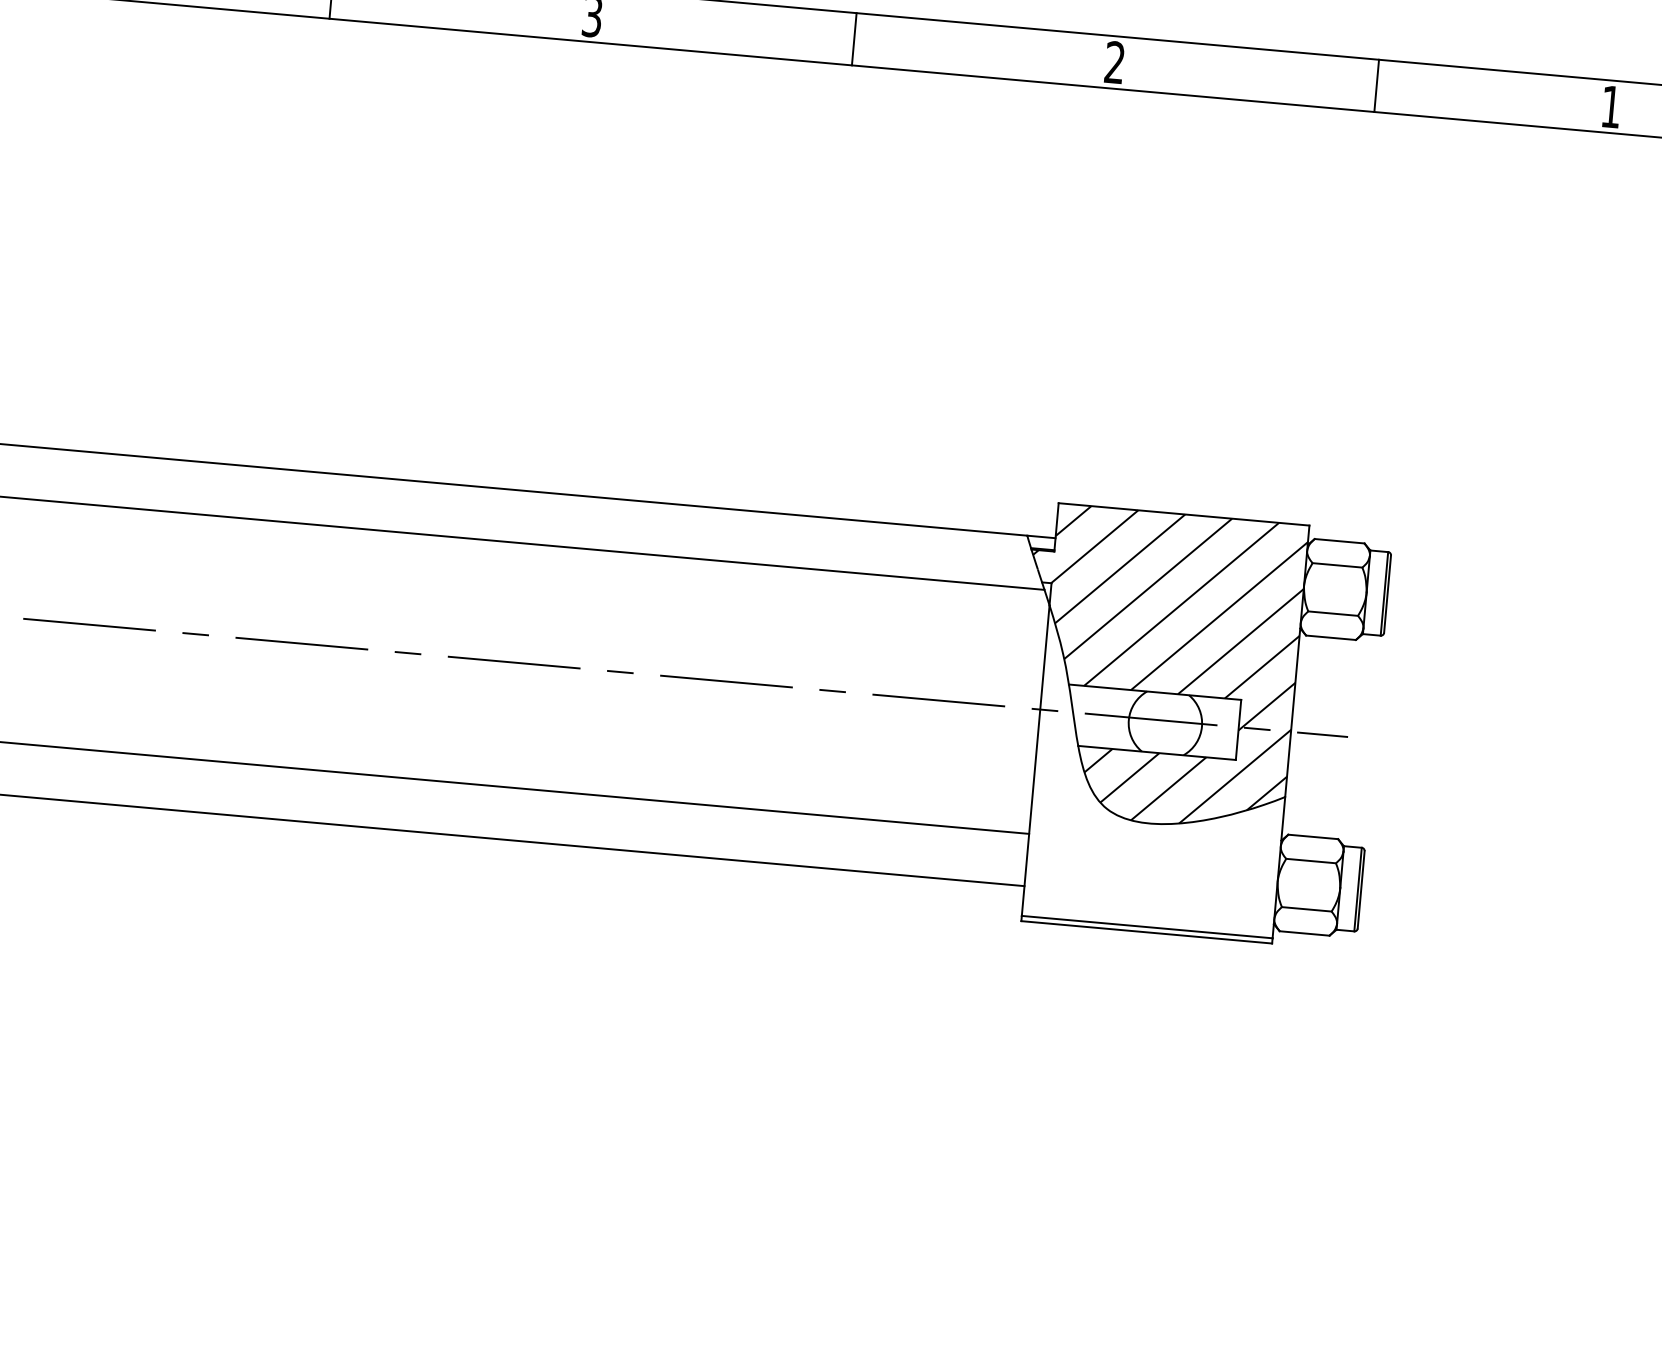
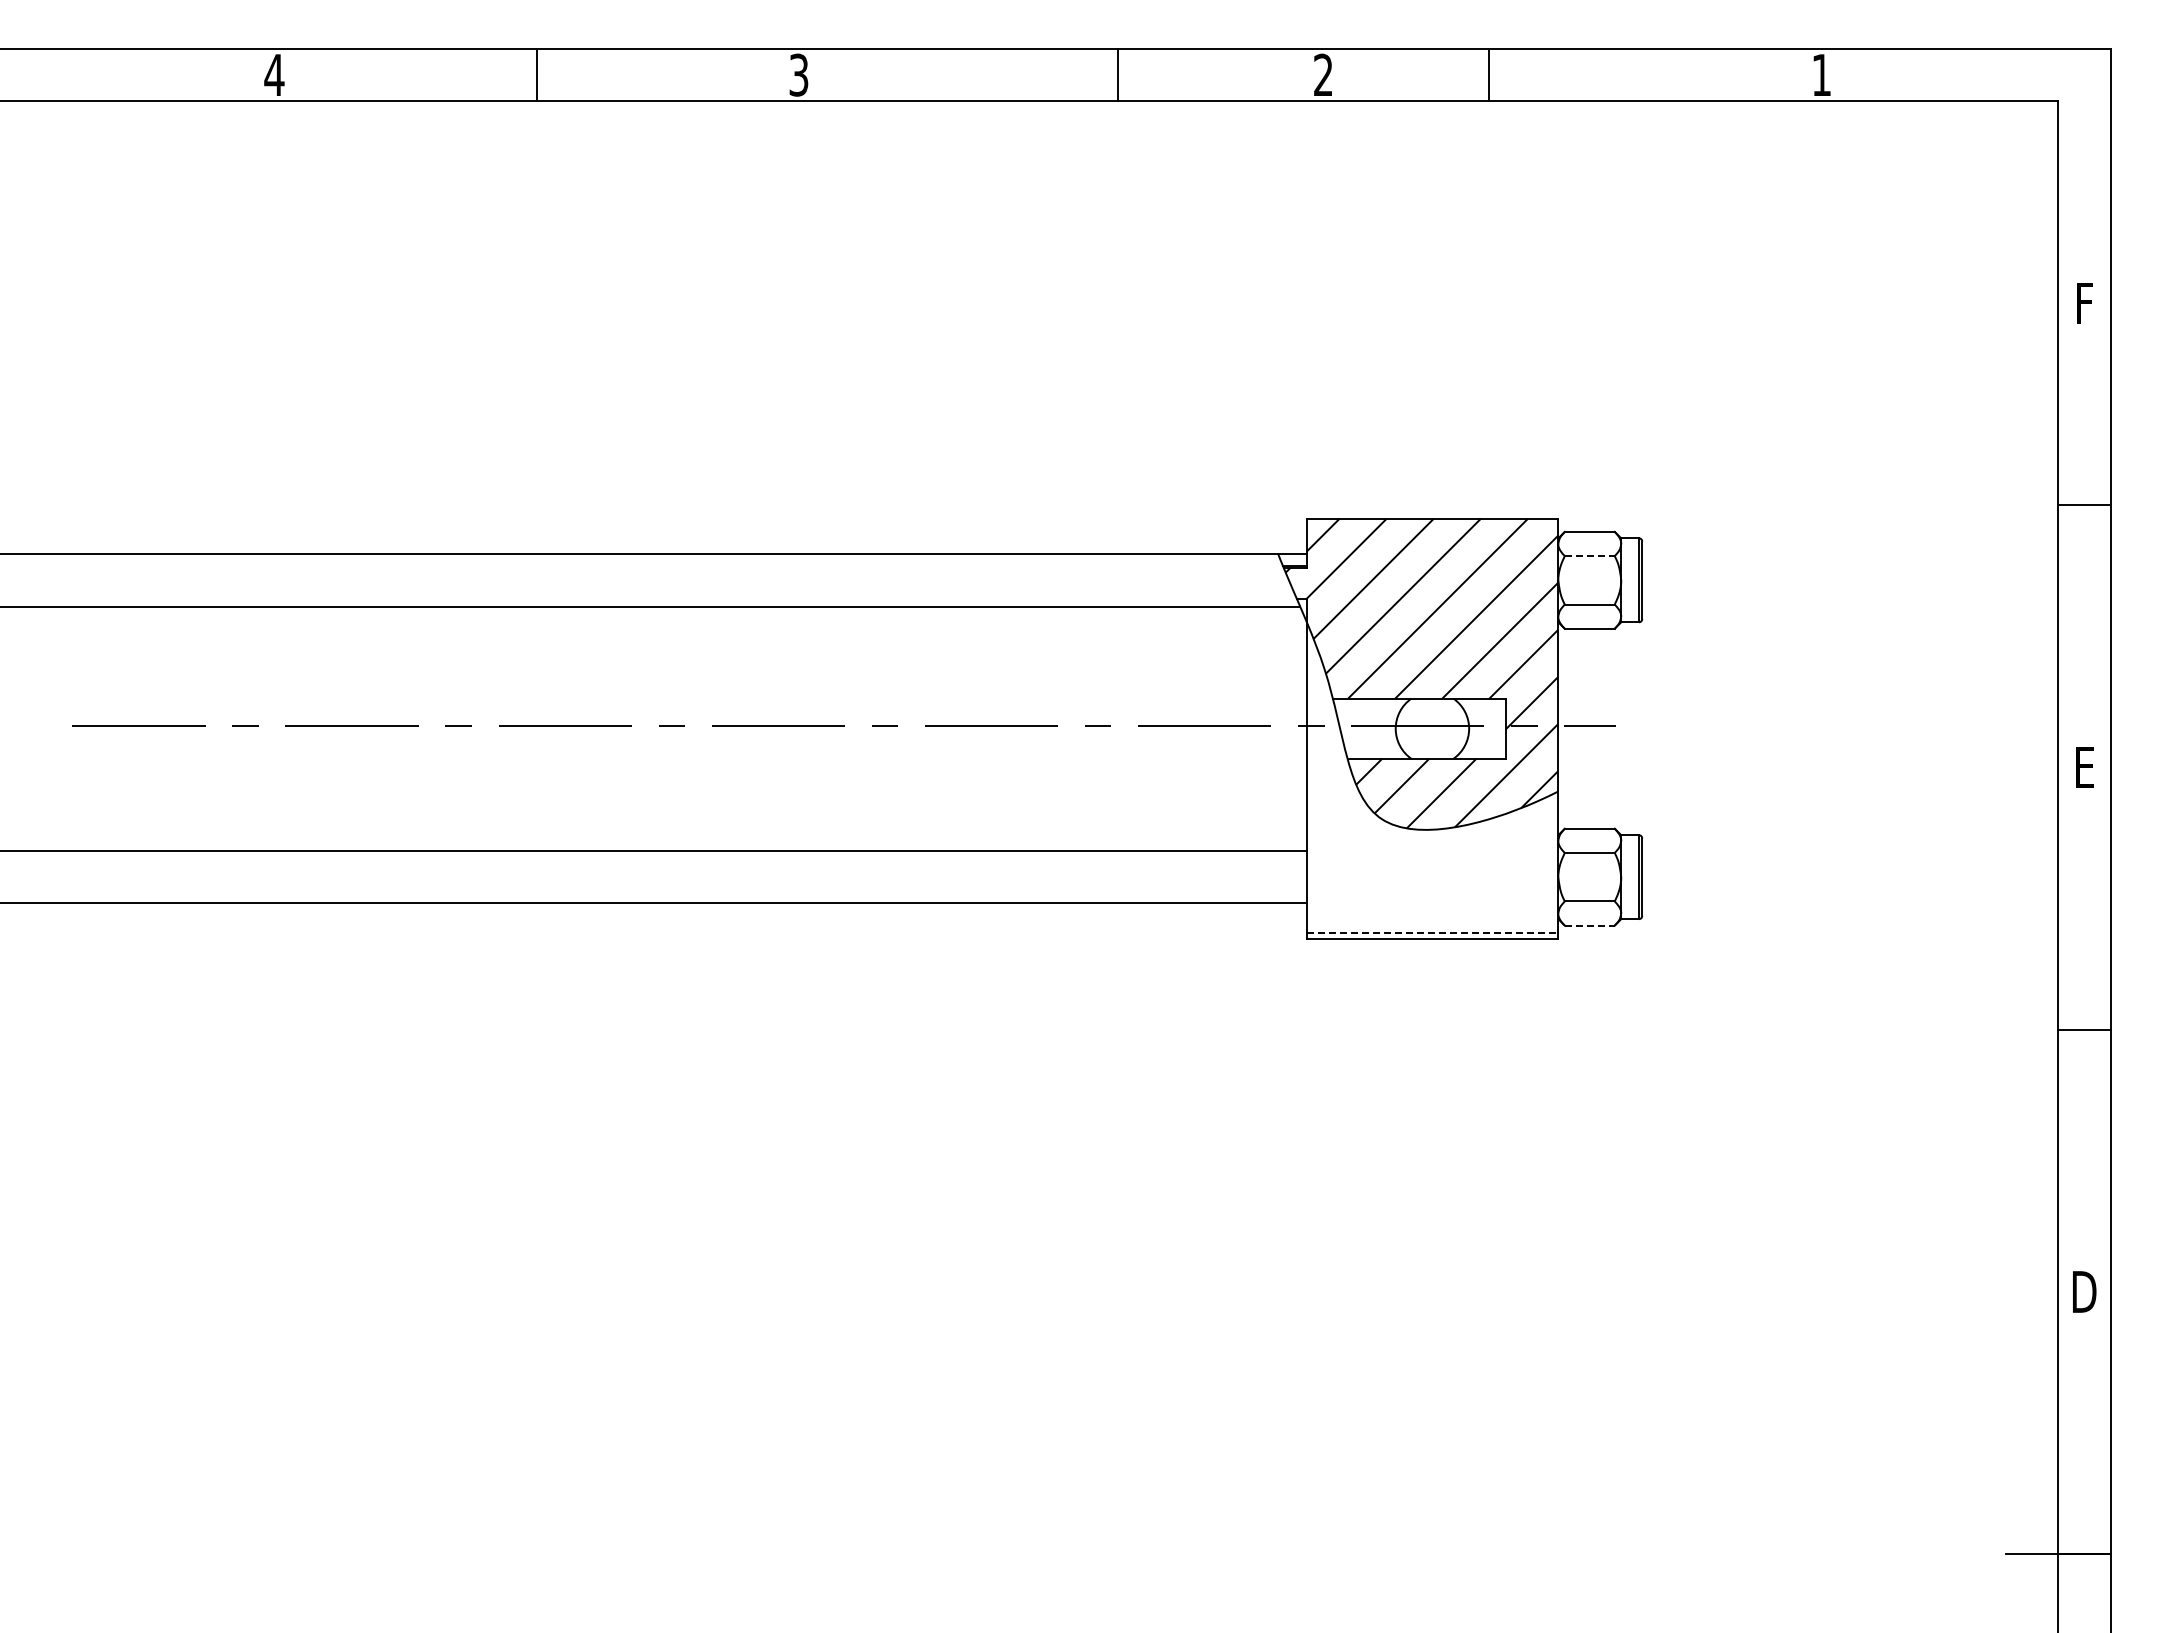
line: (854, 38) -> (1117, 74), moved
line: (1377, 85) -> (1489, 74), moved
line: (1337, 565) -> (1589, 556), solid -> dashed
line: (1147, 927) -> (1432, 933), solid -> dashed
line: (1304, 933) -> (1589, 925), solid -> dashed

